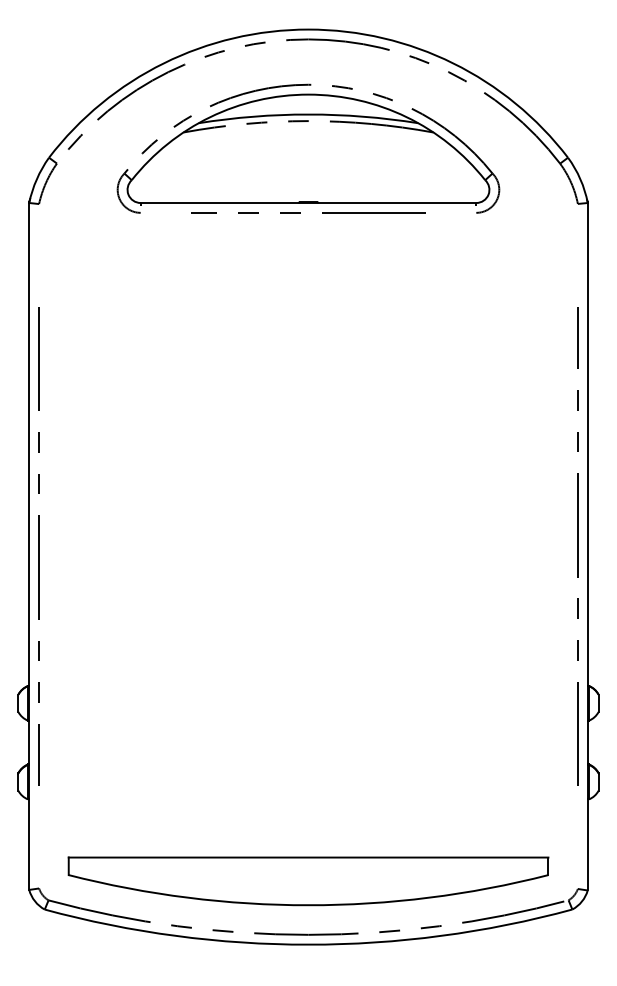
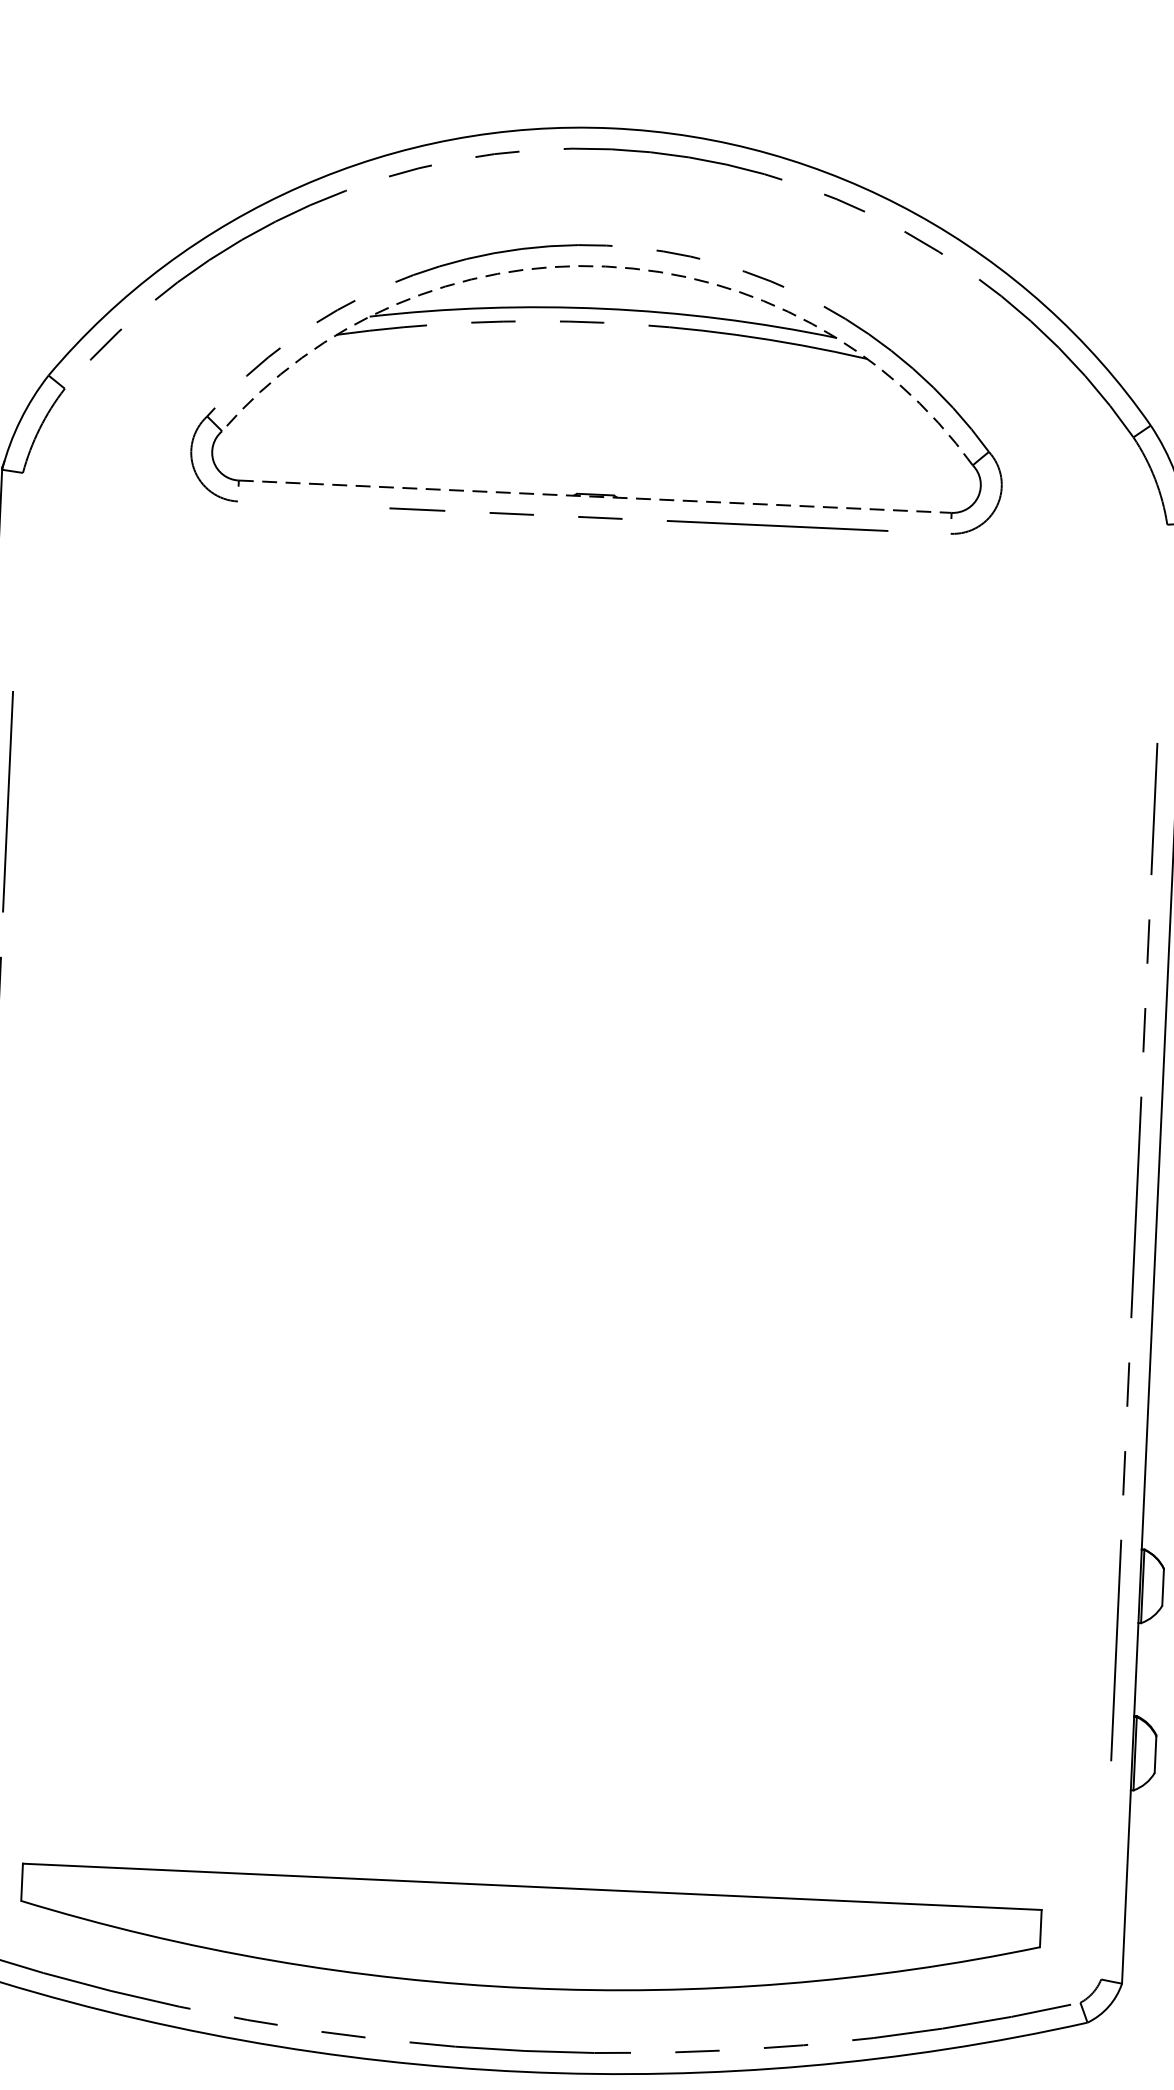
arc: (308, 94) -> (605, 266), solid -> dashed
line: (308, 203) -> (595, 497), solid -> dashed
line: (300, 212) -> (621, 518), moved

